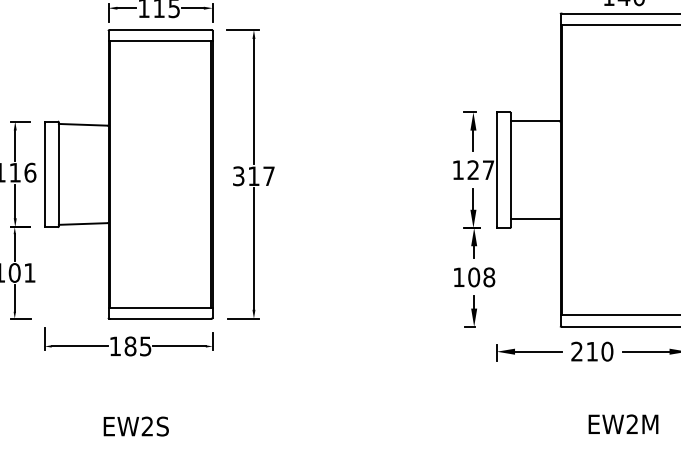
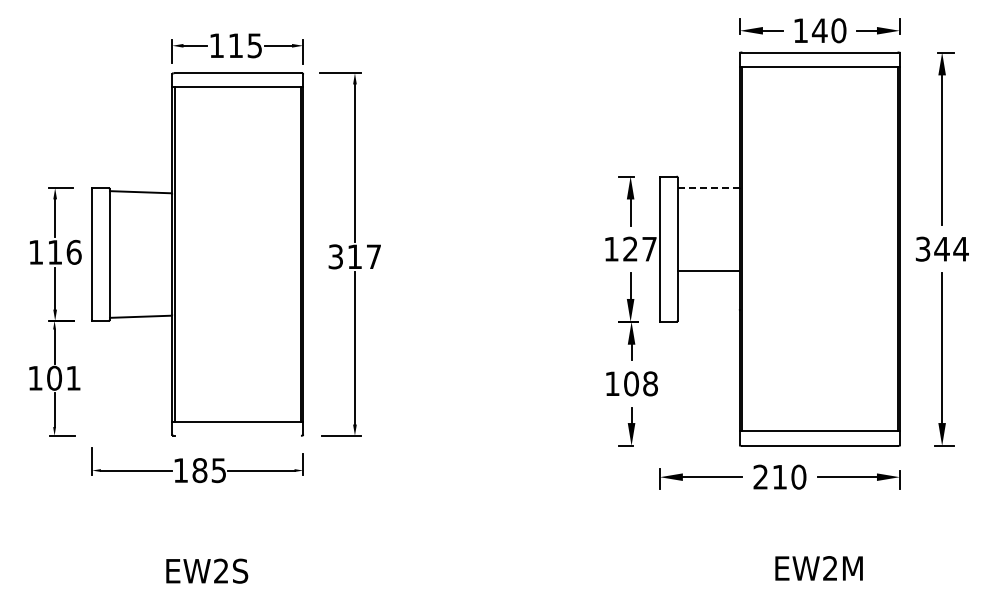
line: (535, 121) -> (708, 188), solid -> dashed
line: (534, 218) -> (707, 271), moved
line: (160, 318) -> (237, 435), removed

